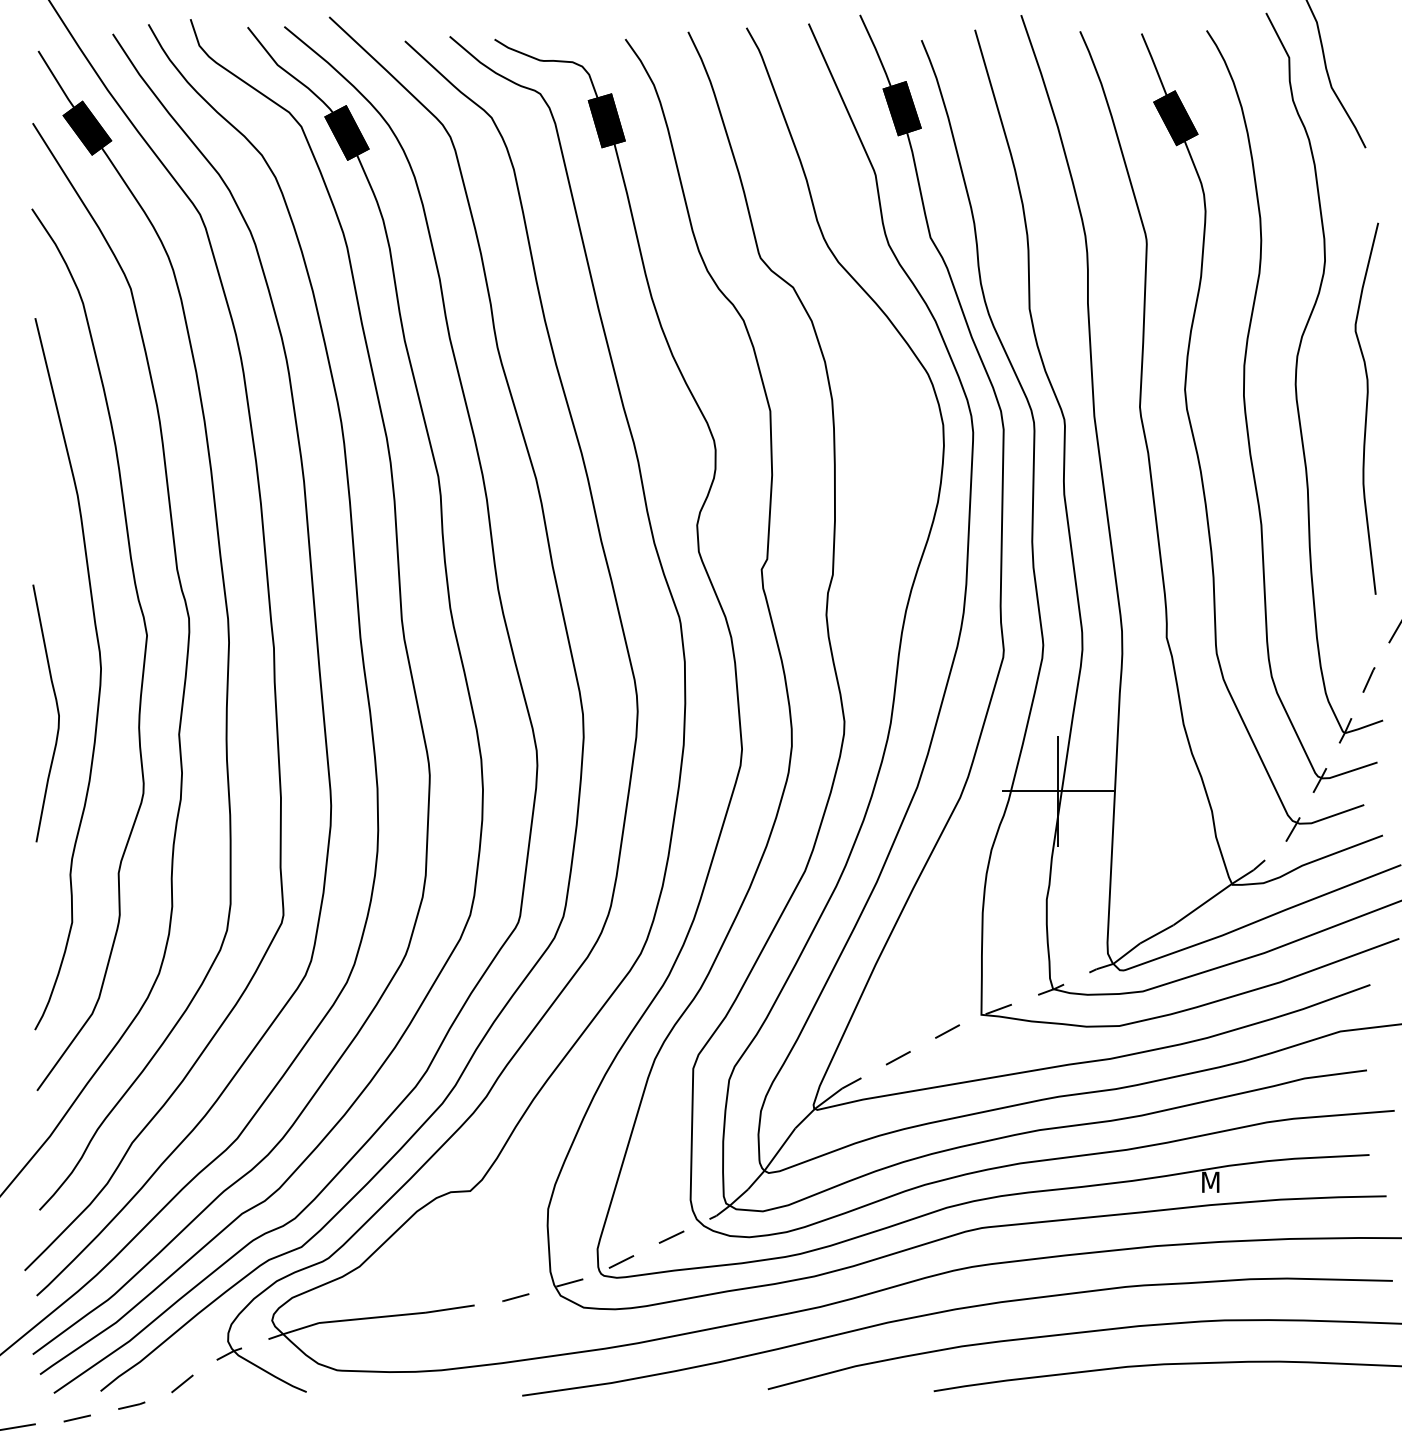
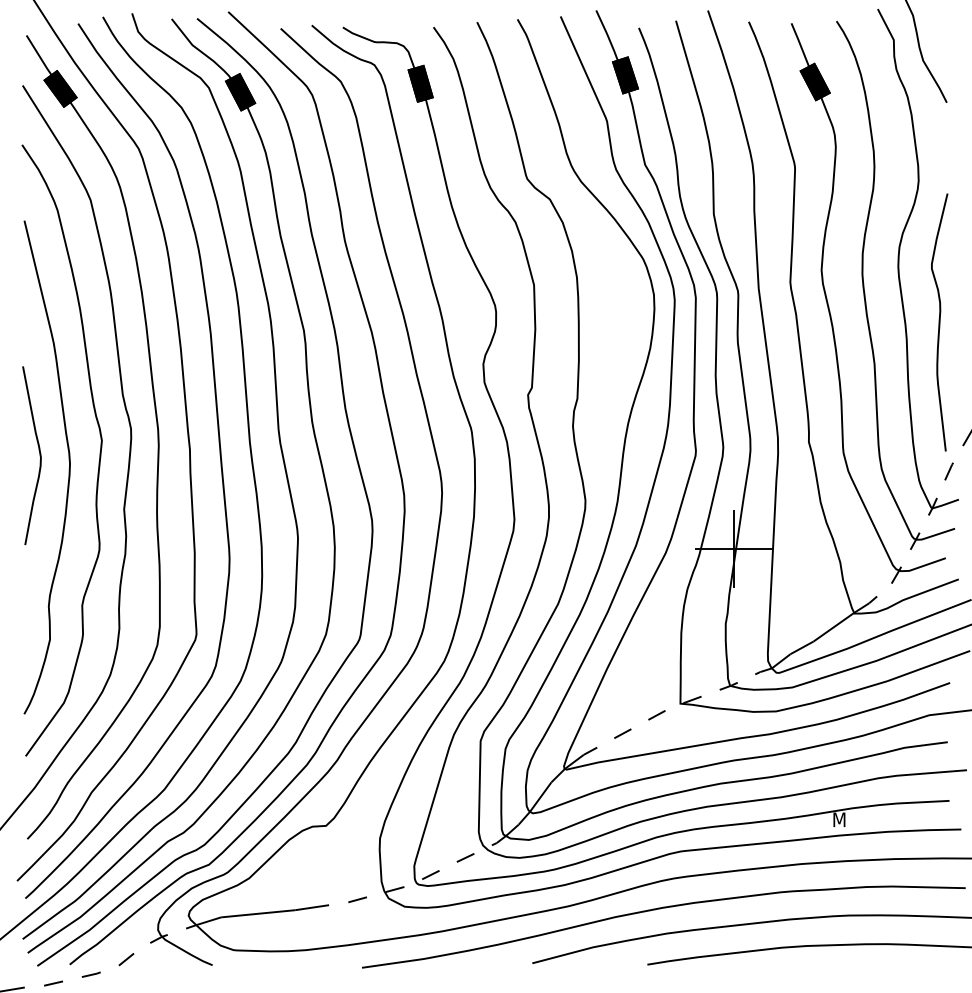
curve: (1366, 408) -> (939, 322), moved
curve: (57, 713) -> (39, 455), moved

